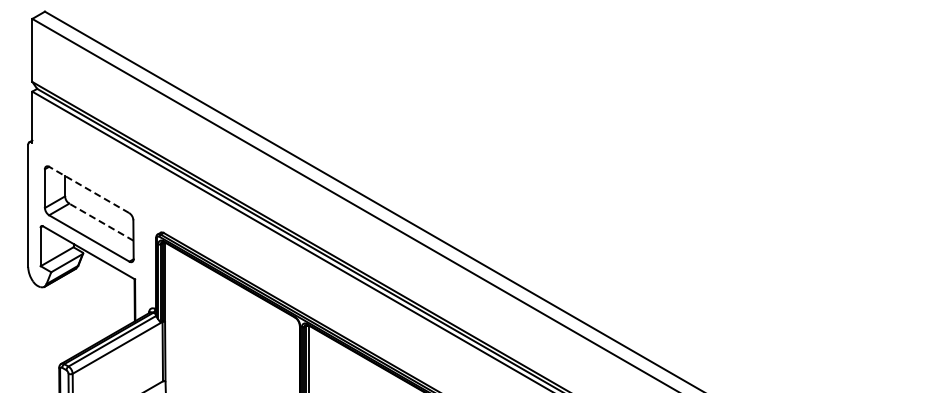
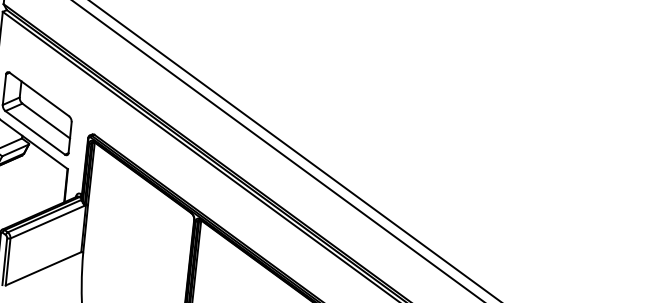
line: (88, 189) -> (38, 94), dashed -> solid
line: (100, 221) -> (45, 120), dashed -> solid

